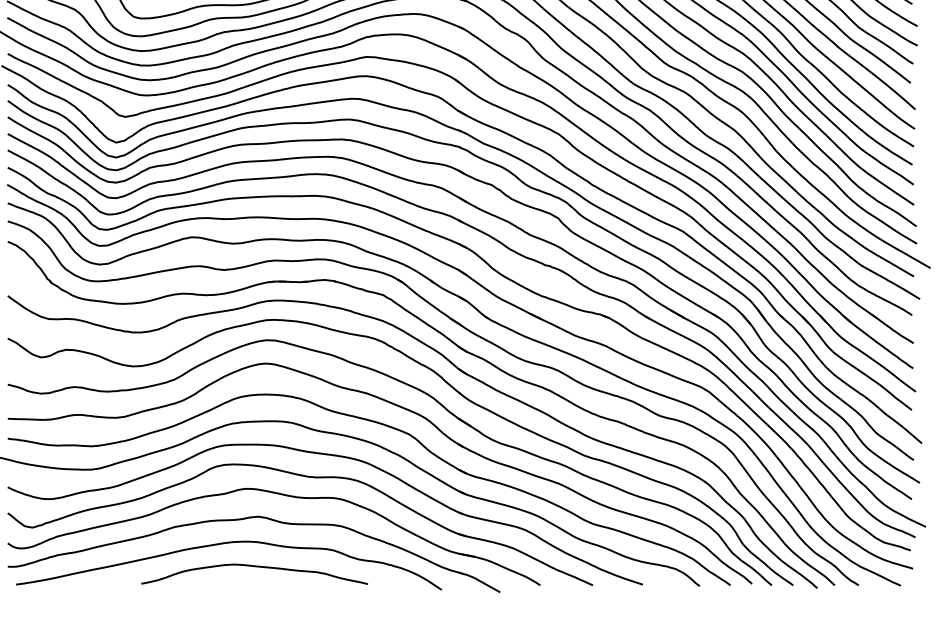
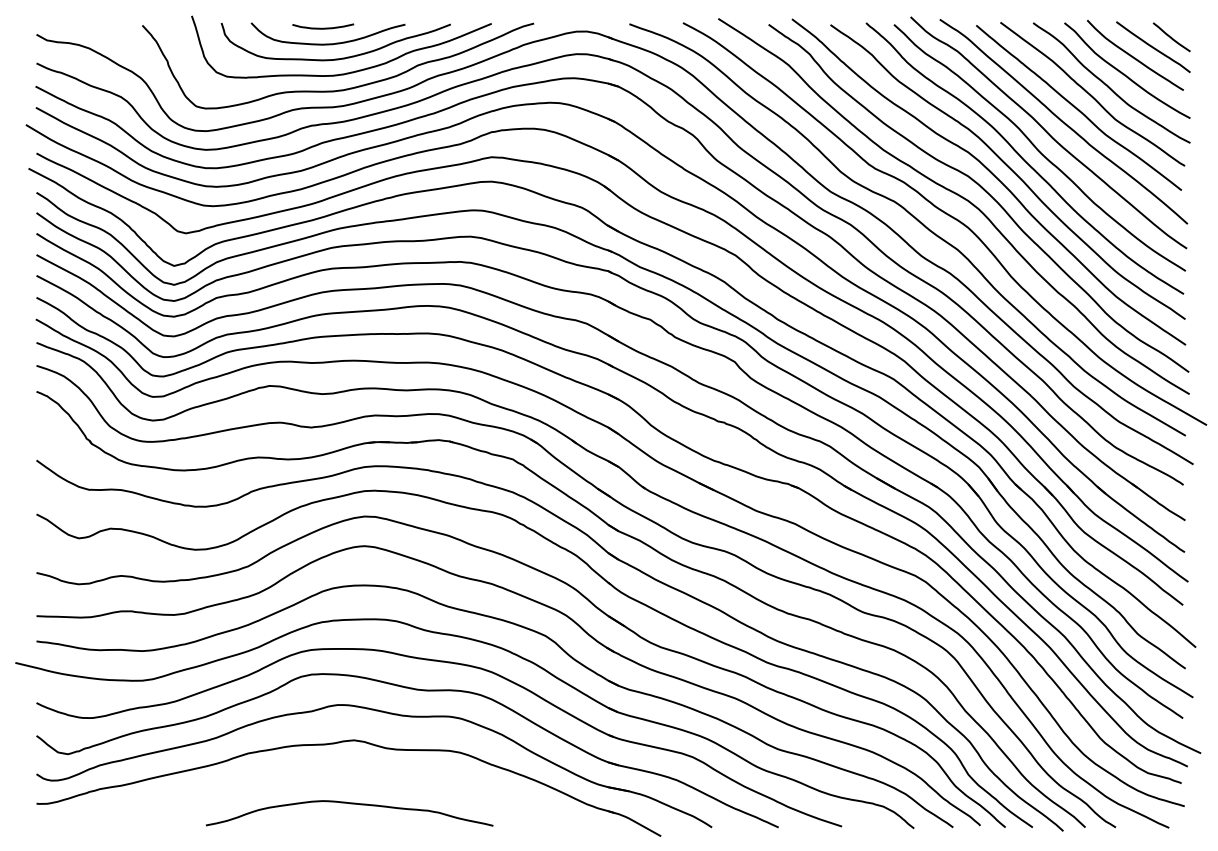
curve: (228, 543) -> (316, 774), removed

